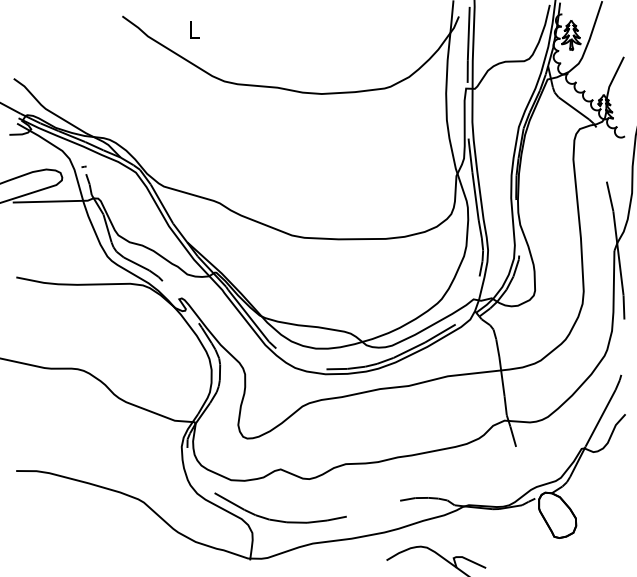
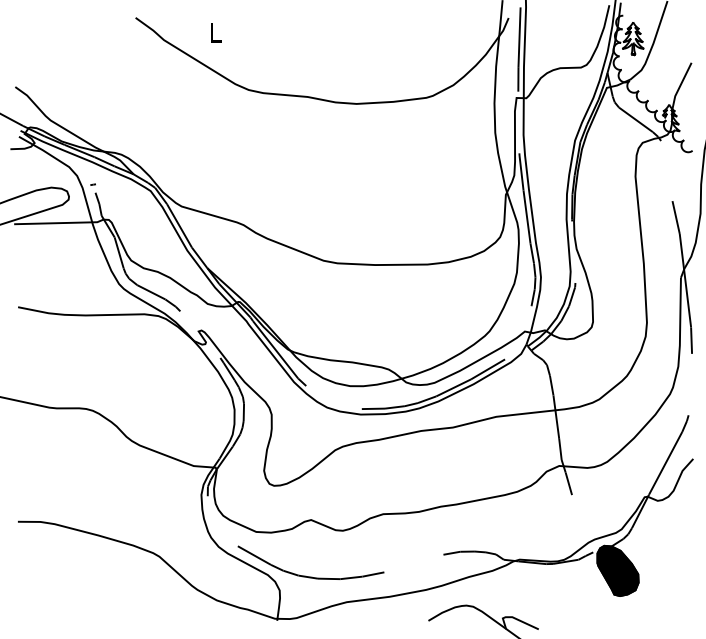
fill: (557, 514) -> (617, 570), added

